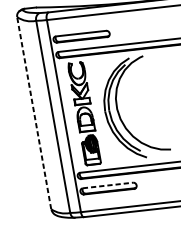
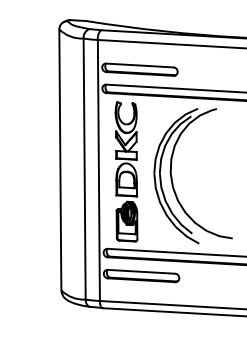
line: (34, 112) -> (60, 159), dashed -> solid
line: (107, 185) -> (141, 271), dashed -> solid

